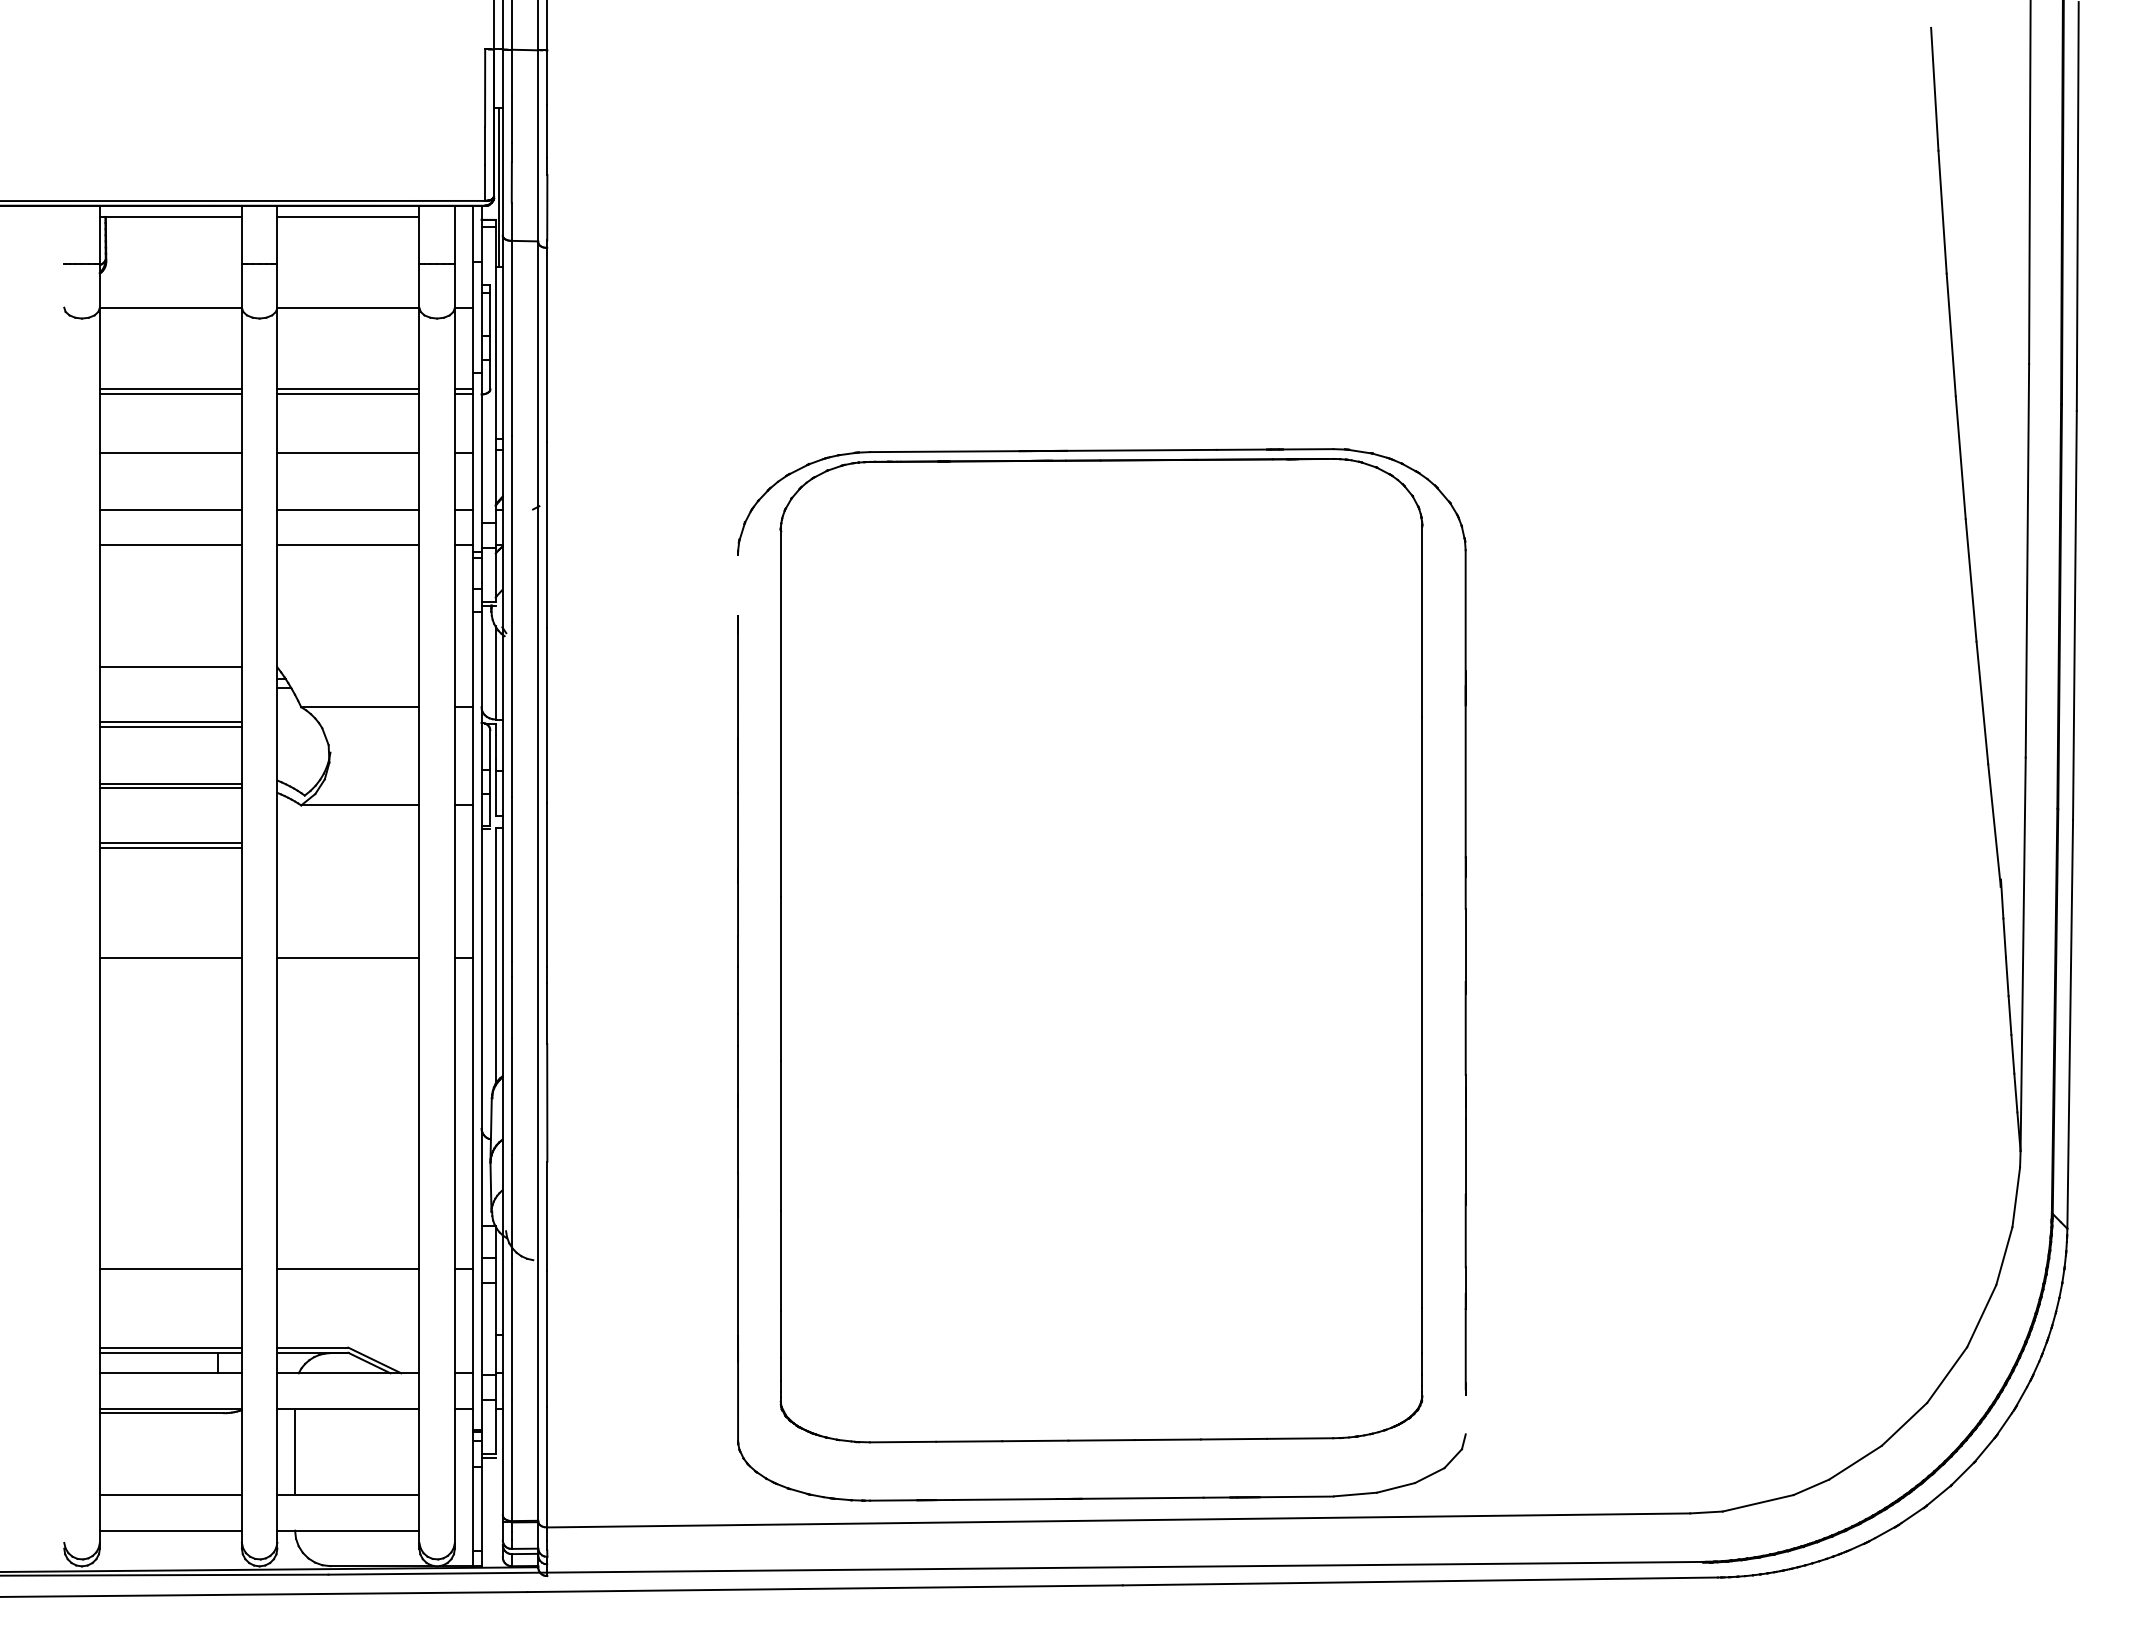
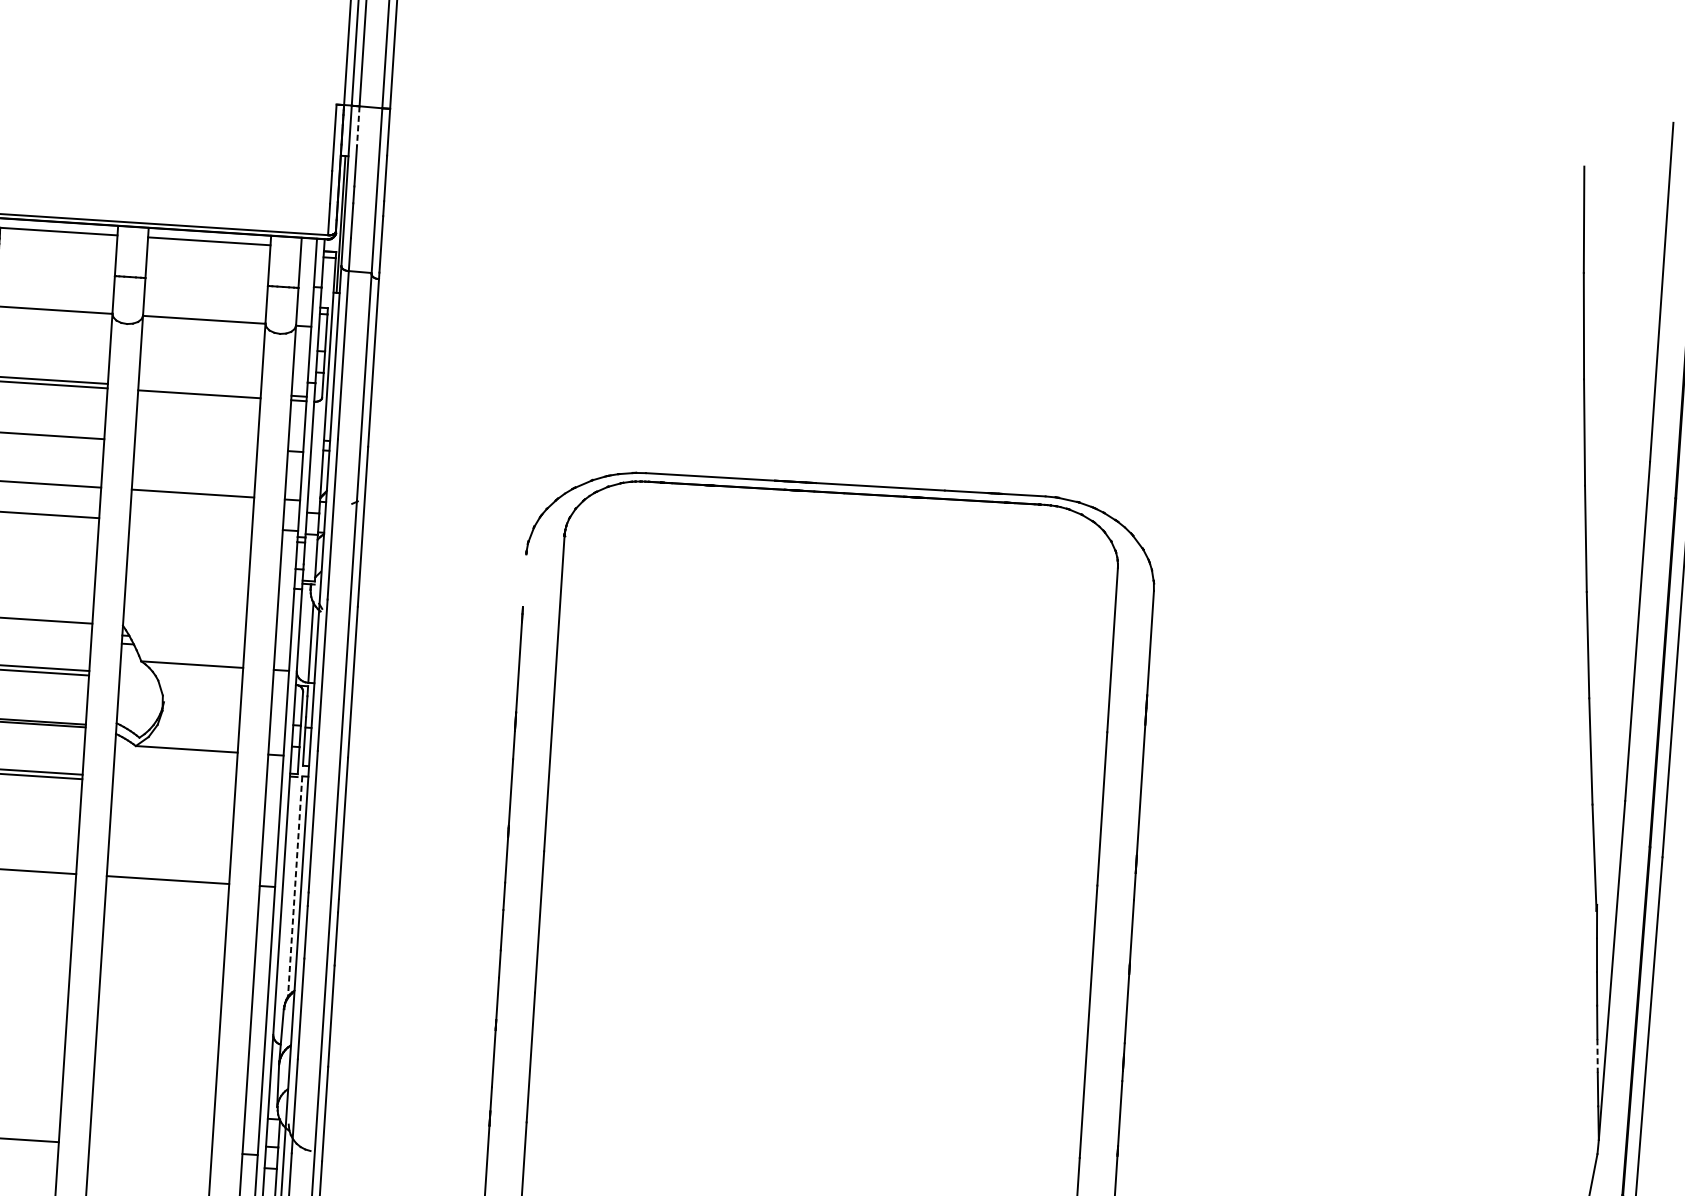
line: (511, 73) -> (357, 126), solid -> dashed
line: (348, 389) -> (199, 390), removed
line: (348, 453) -> (196, 445), removed
line: (348, 544) -> (191, 523), removed
line: (495, 956) -> (294, 887), solid -> dashed
line: (2012, 1054) -> (1597, 1056), solid -> dashed
line: (348, 1268) -> (150, 1147), removed

